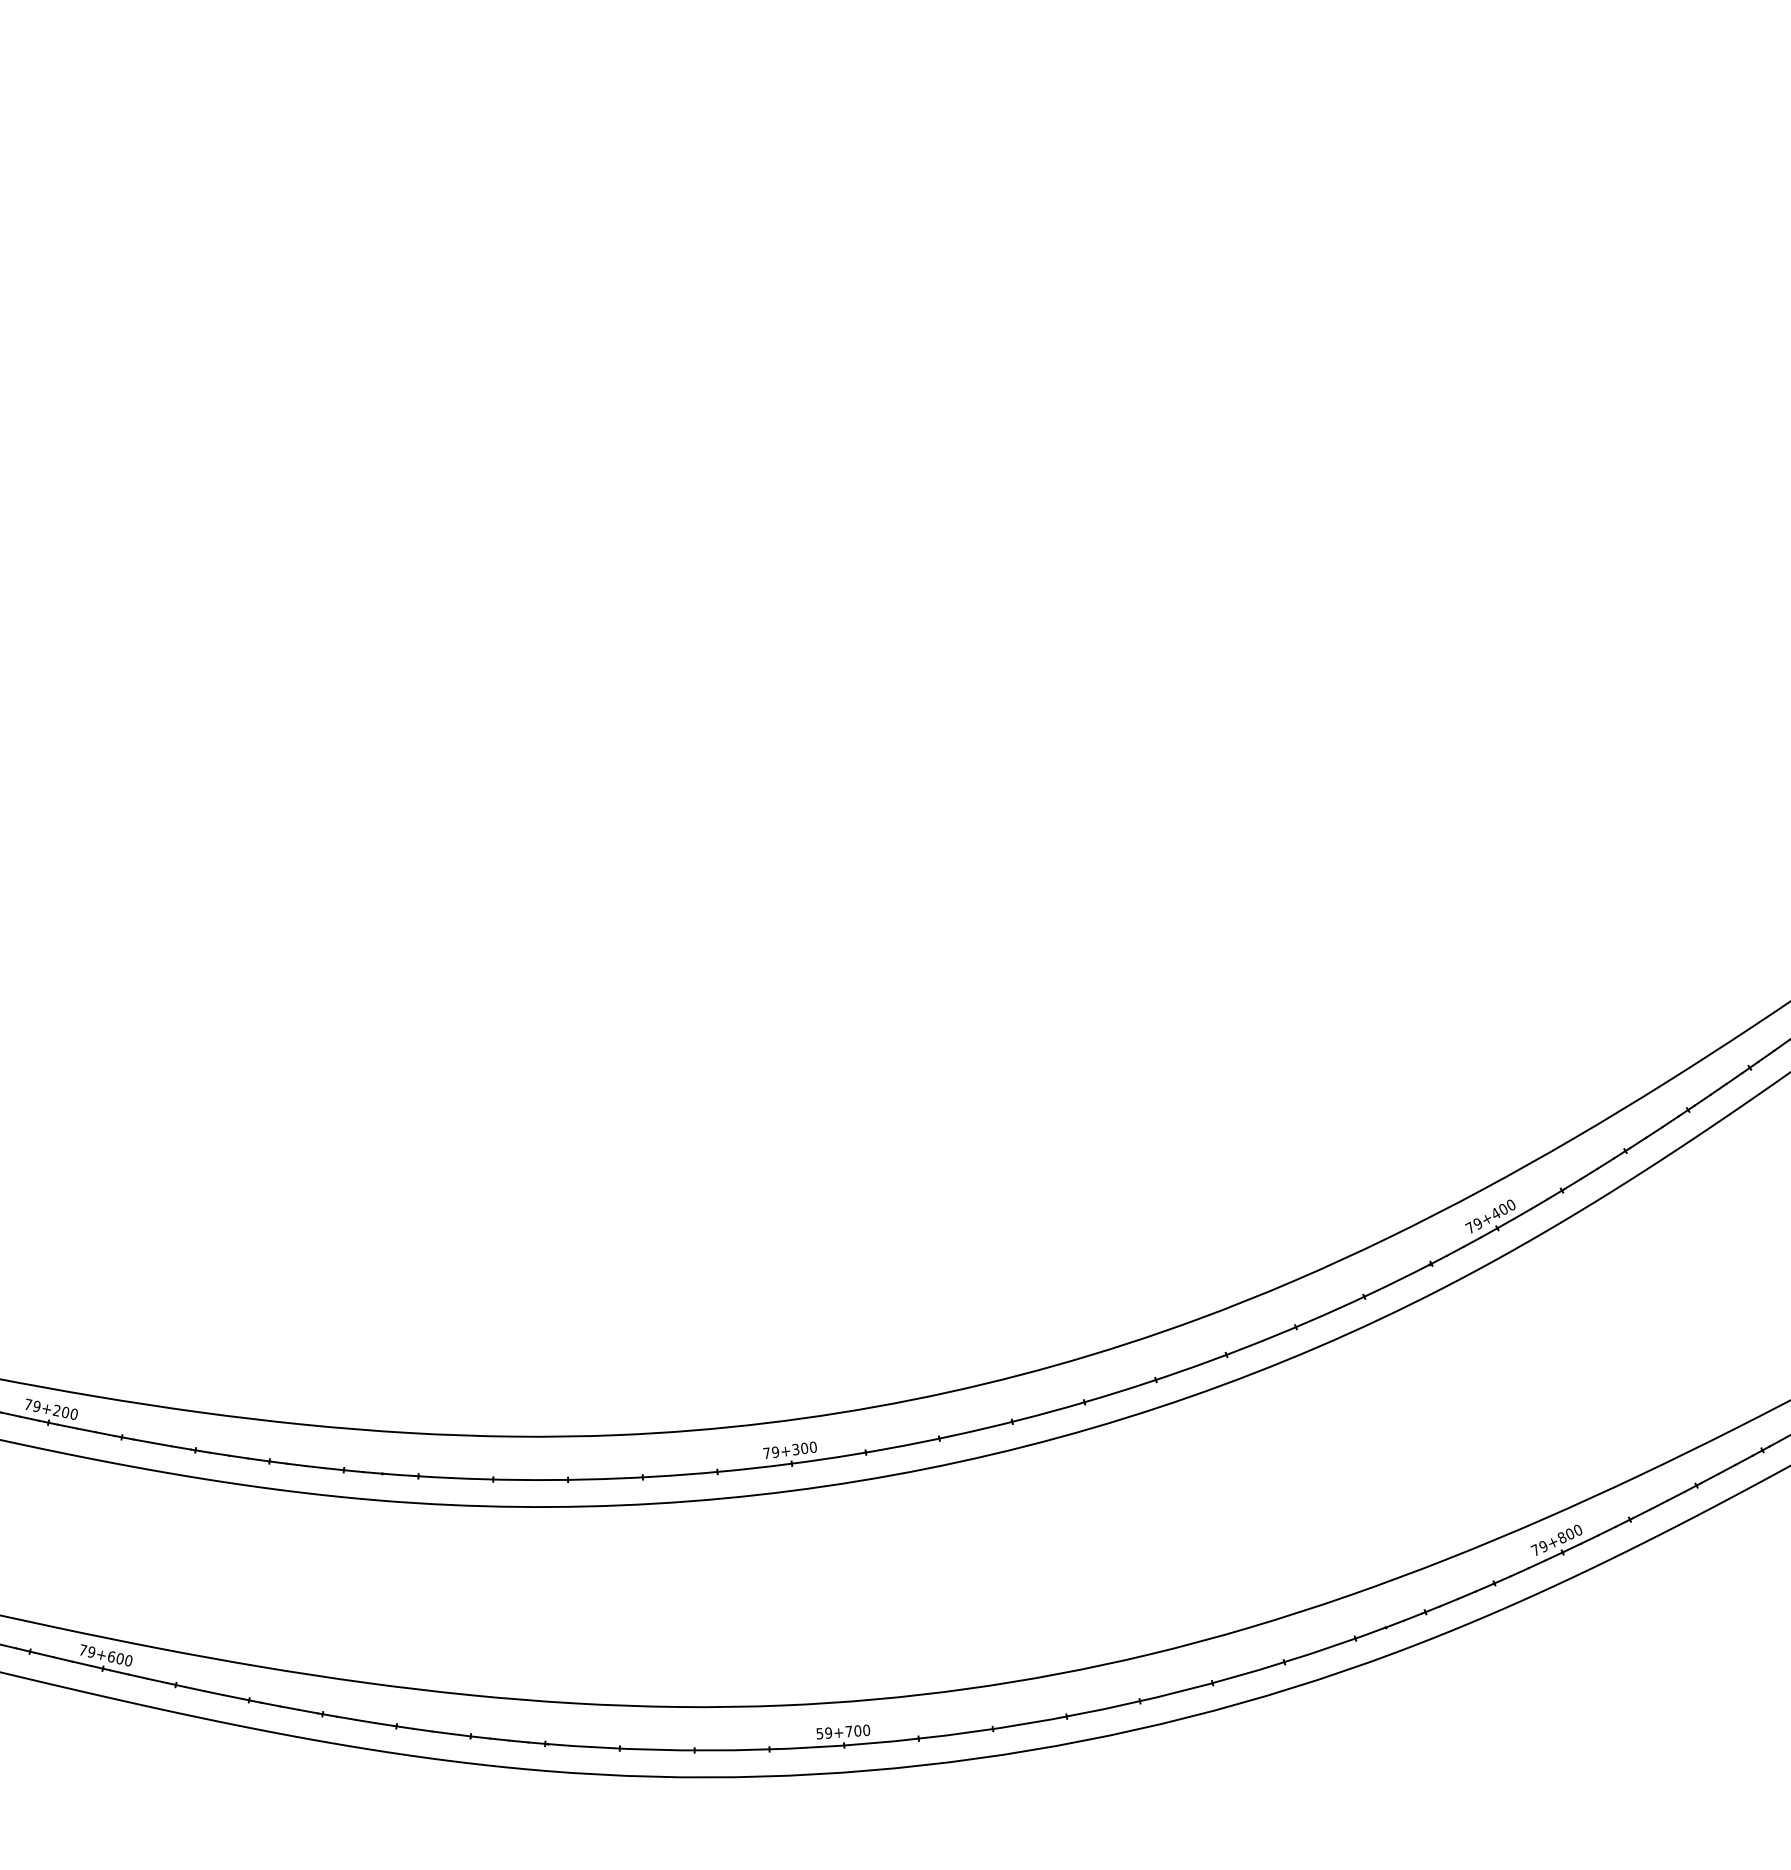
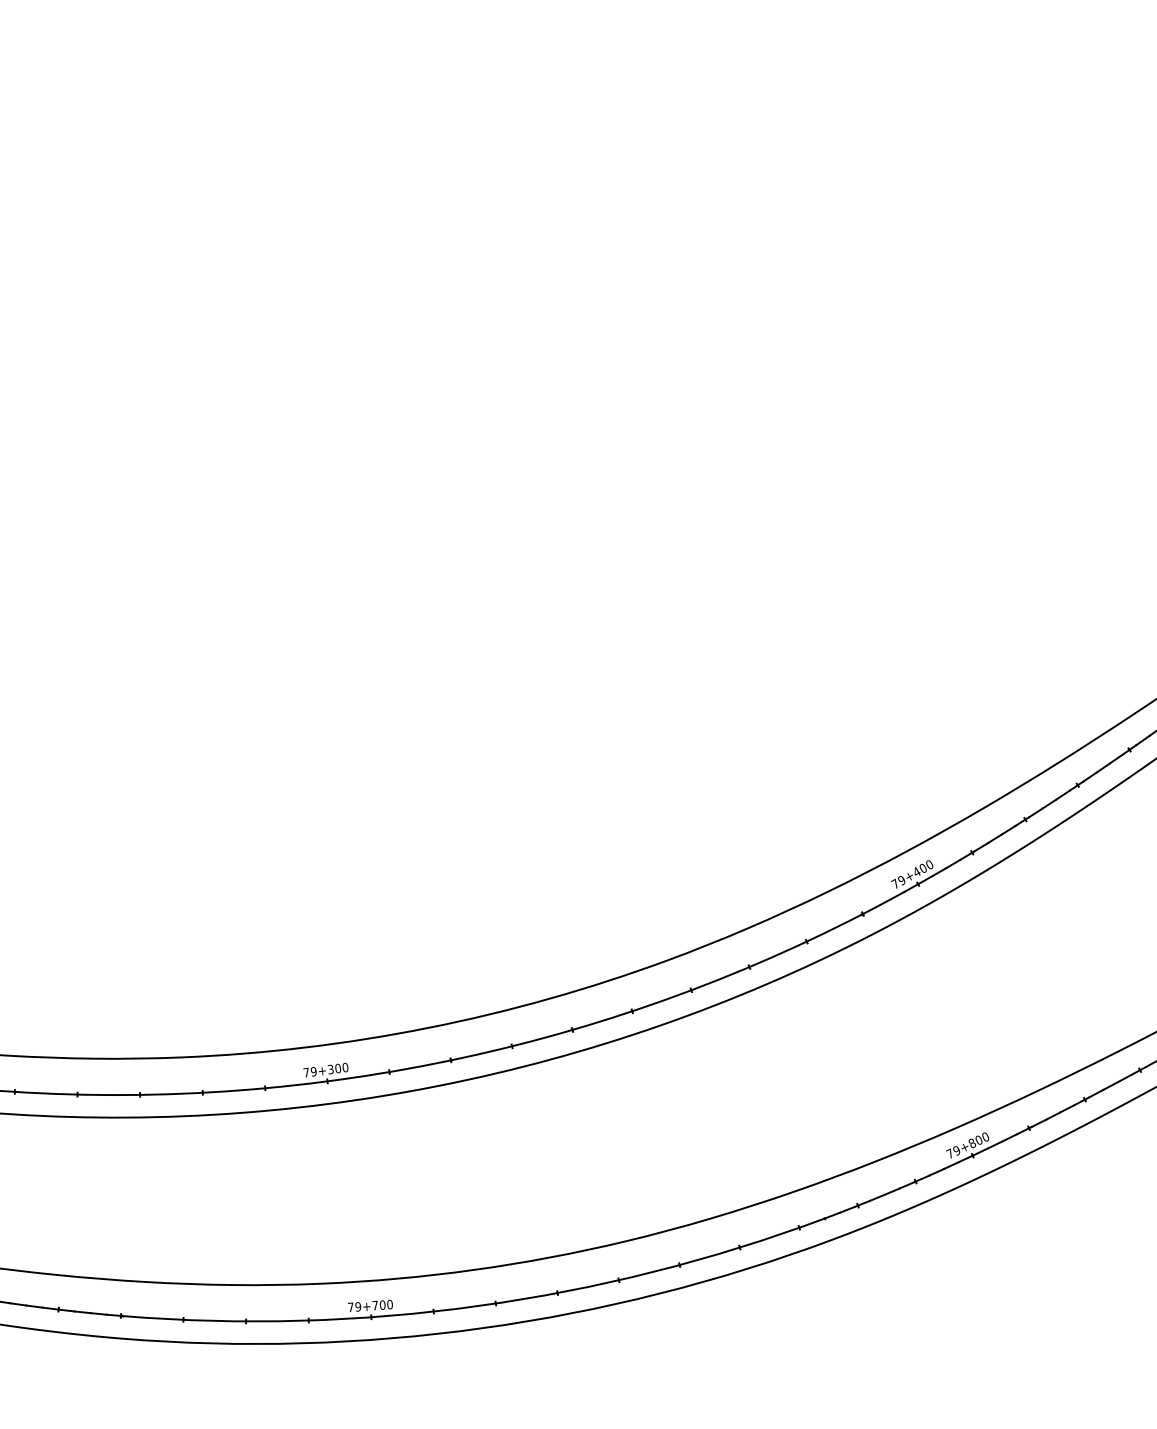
text: (819, 1733) -> (350, 1307), 59+700 -> 79+700

